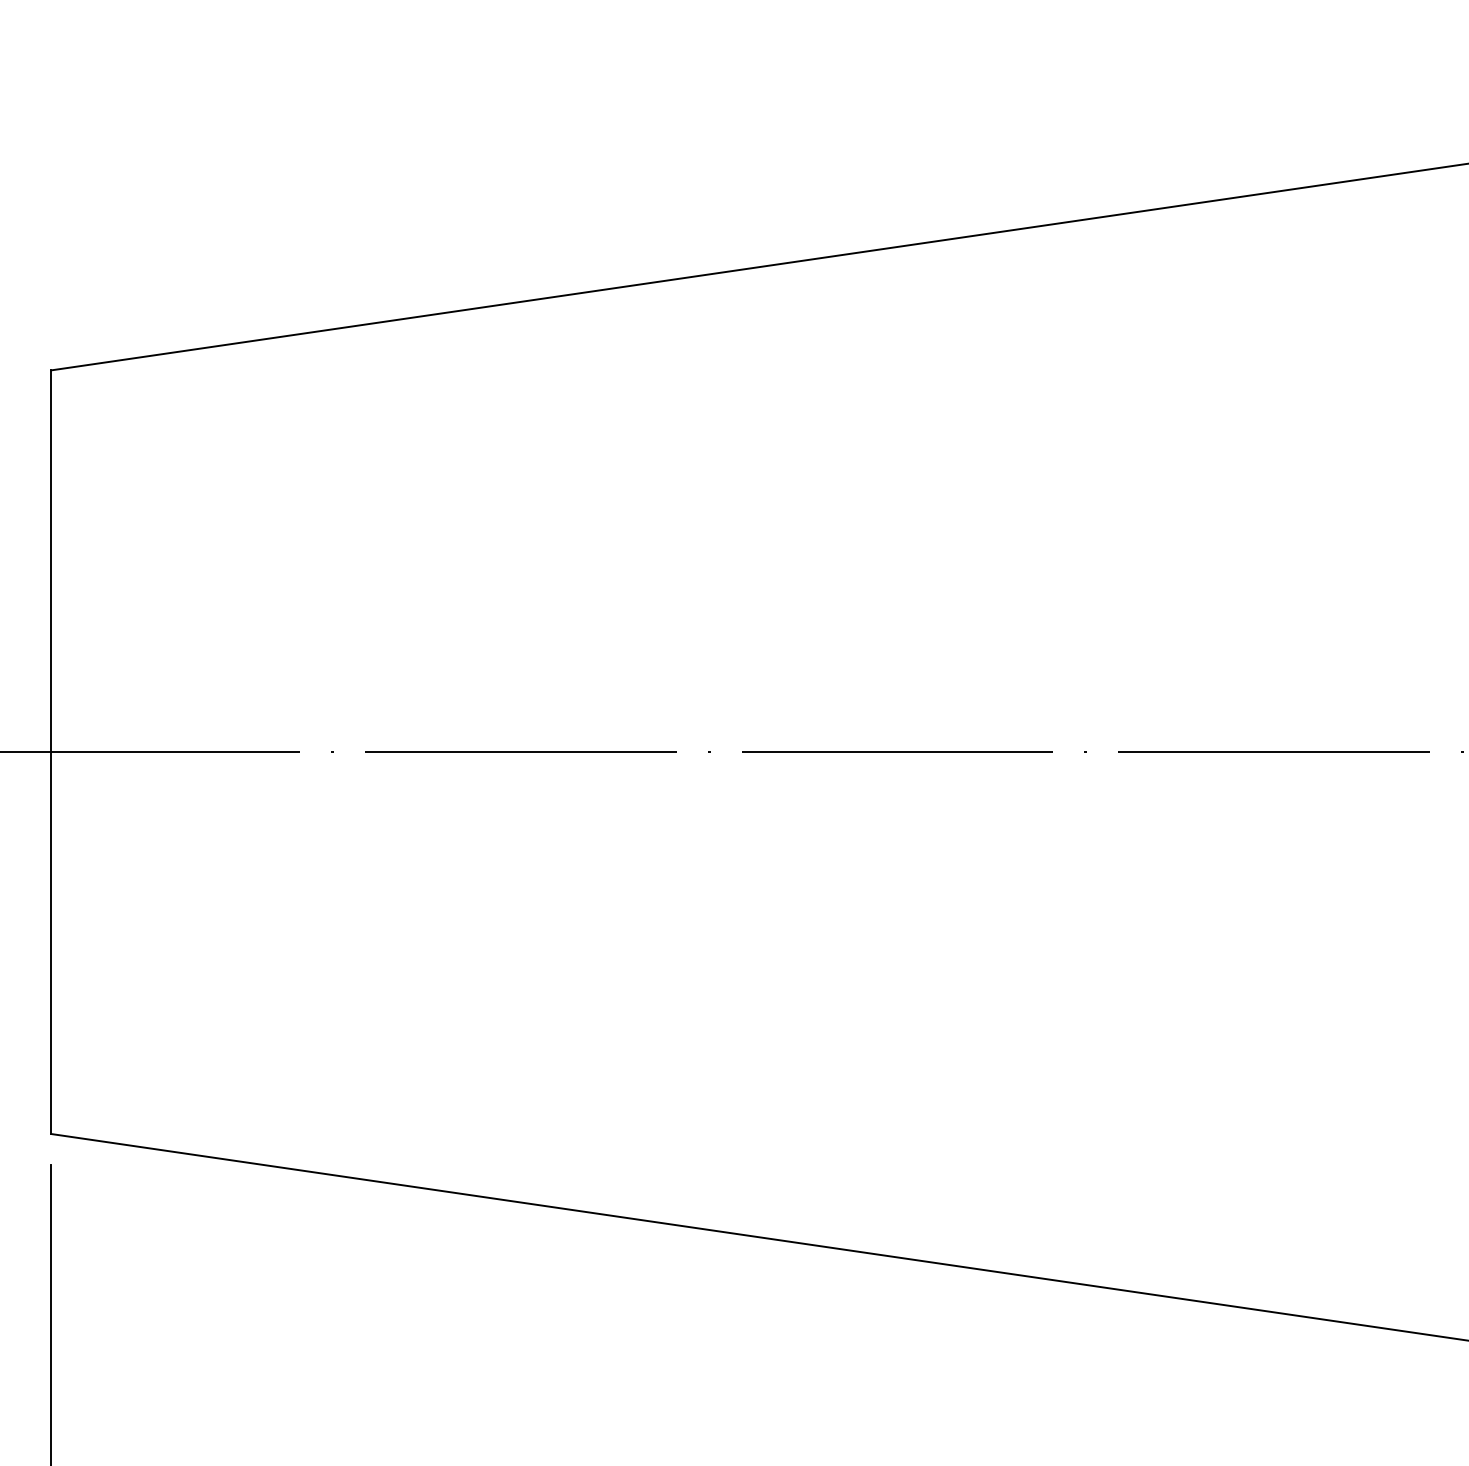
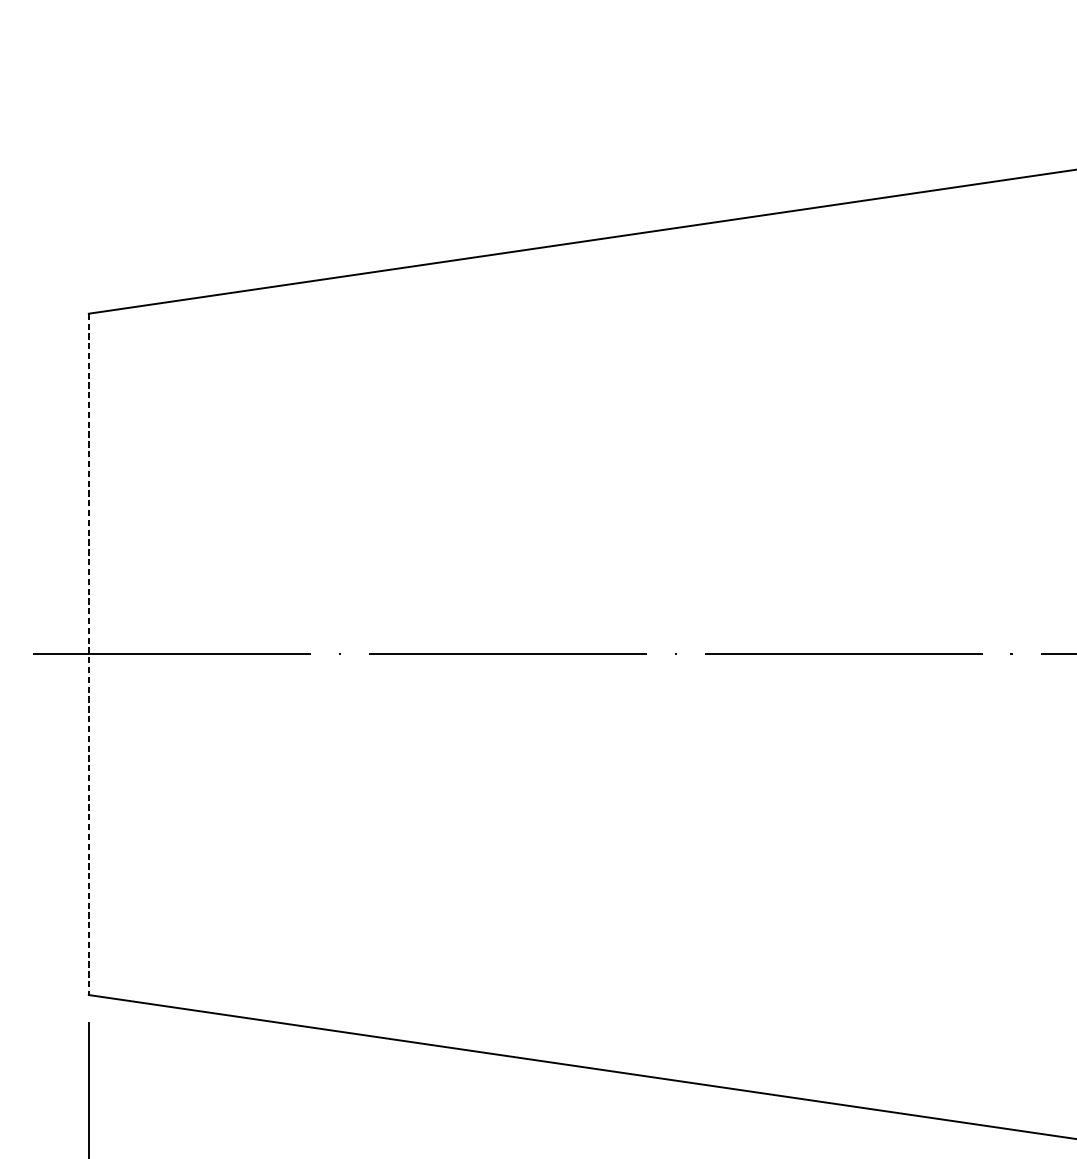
line: (51, 752) -> (89, 654), solid -> dashed

